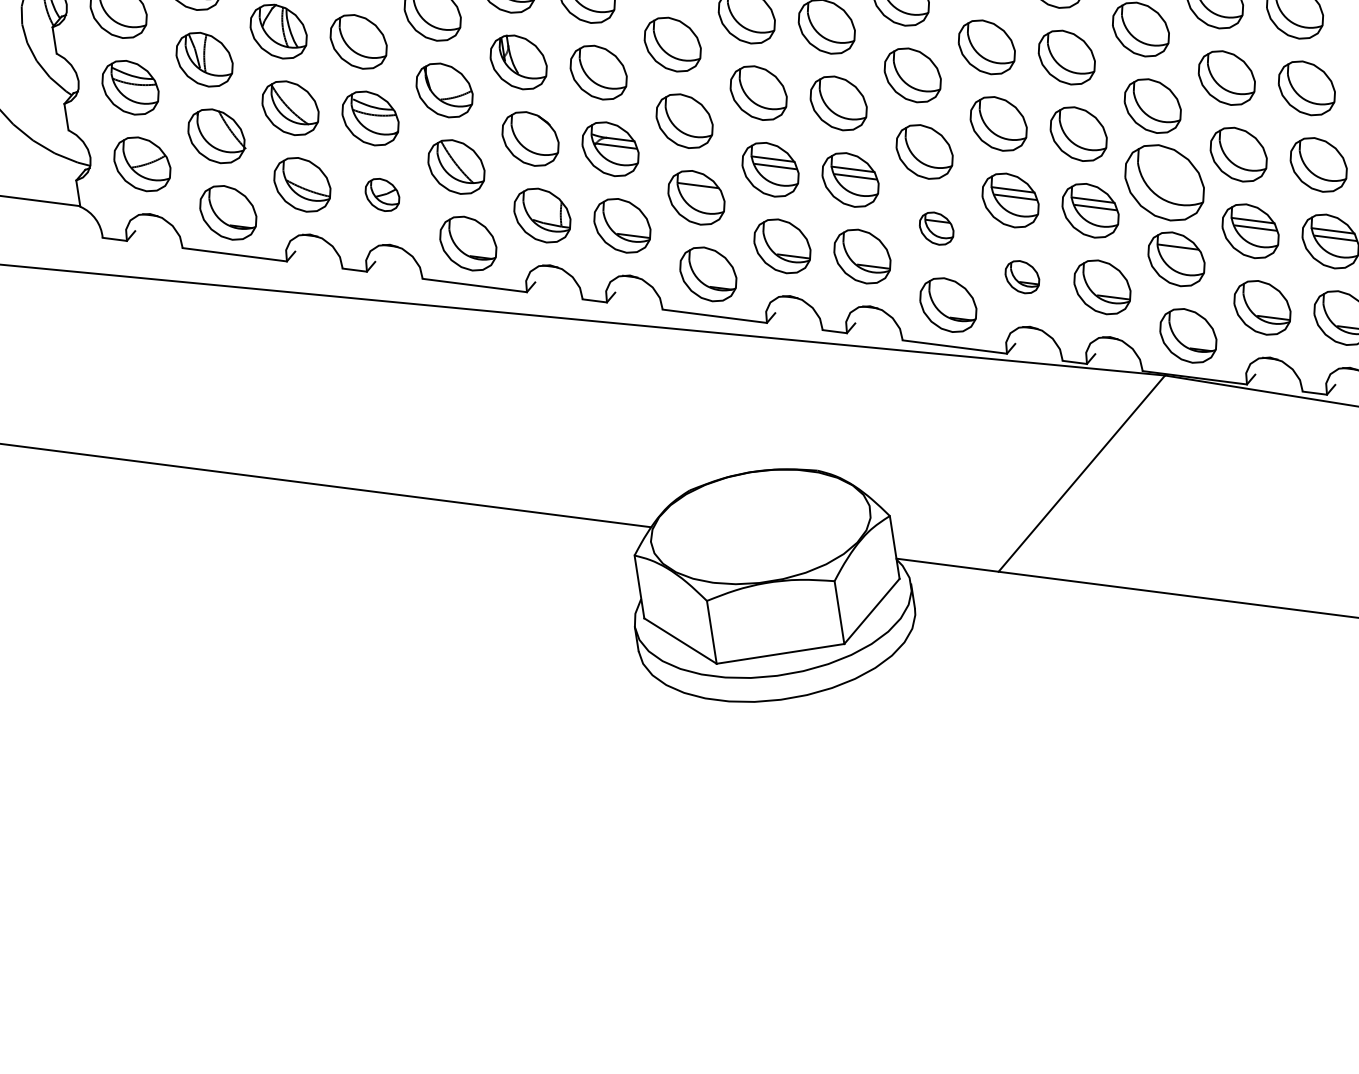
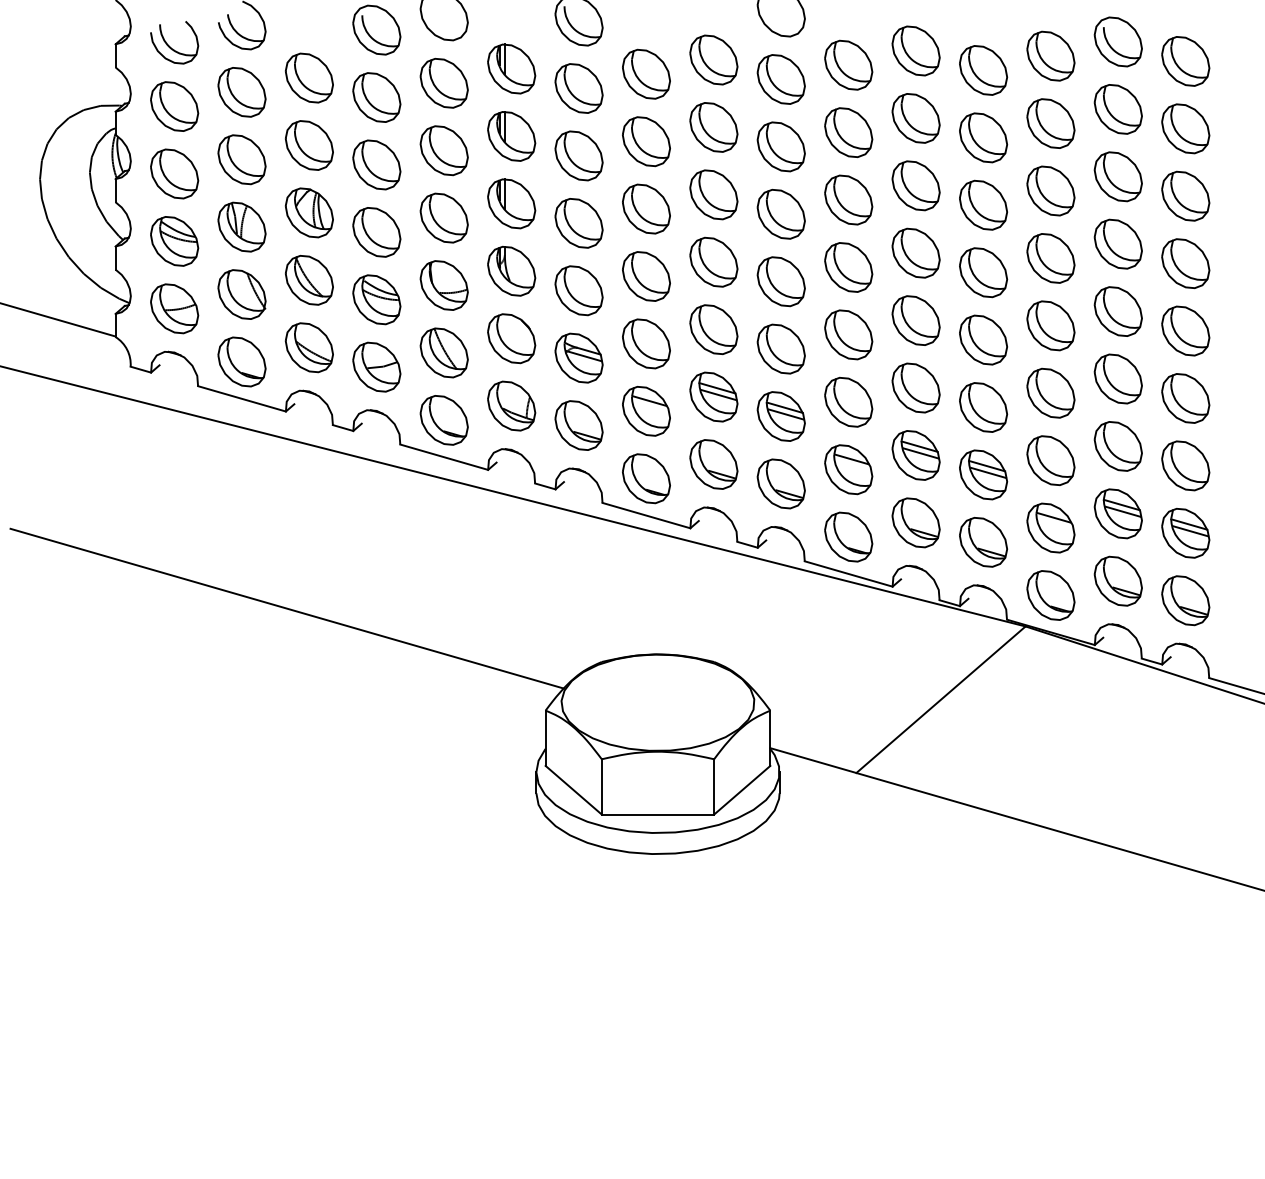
part: (1164, 182) -> (1050, 460), size x0.71
part: (381, 194) -> (376, 366), size x1.67
part: (936, 228) -> (848, 469), size x1.67
part: (1021, 276) -> (915, 522), size x1.67

